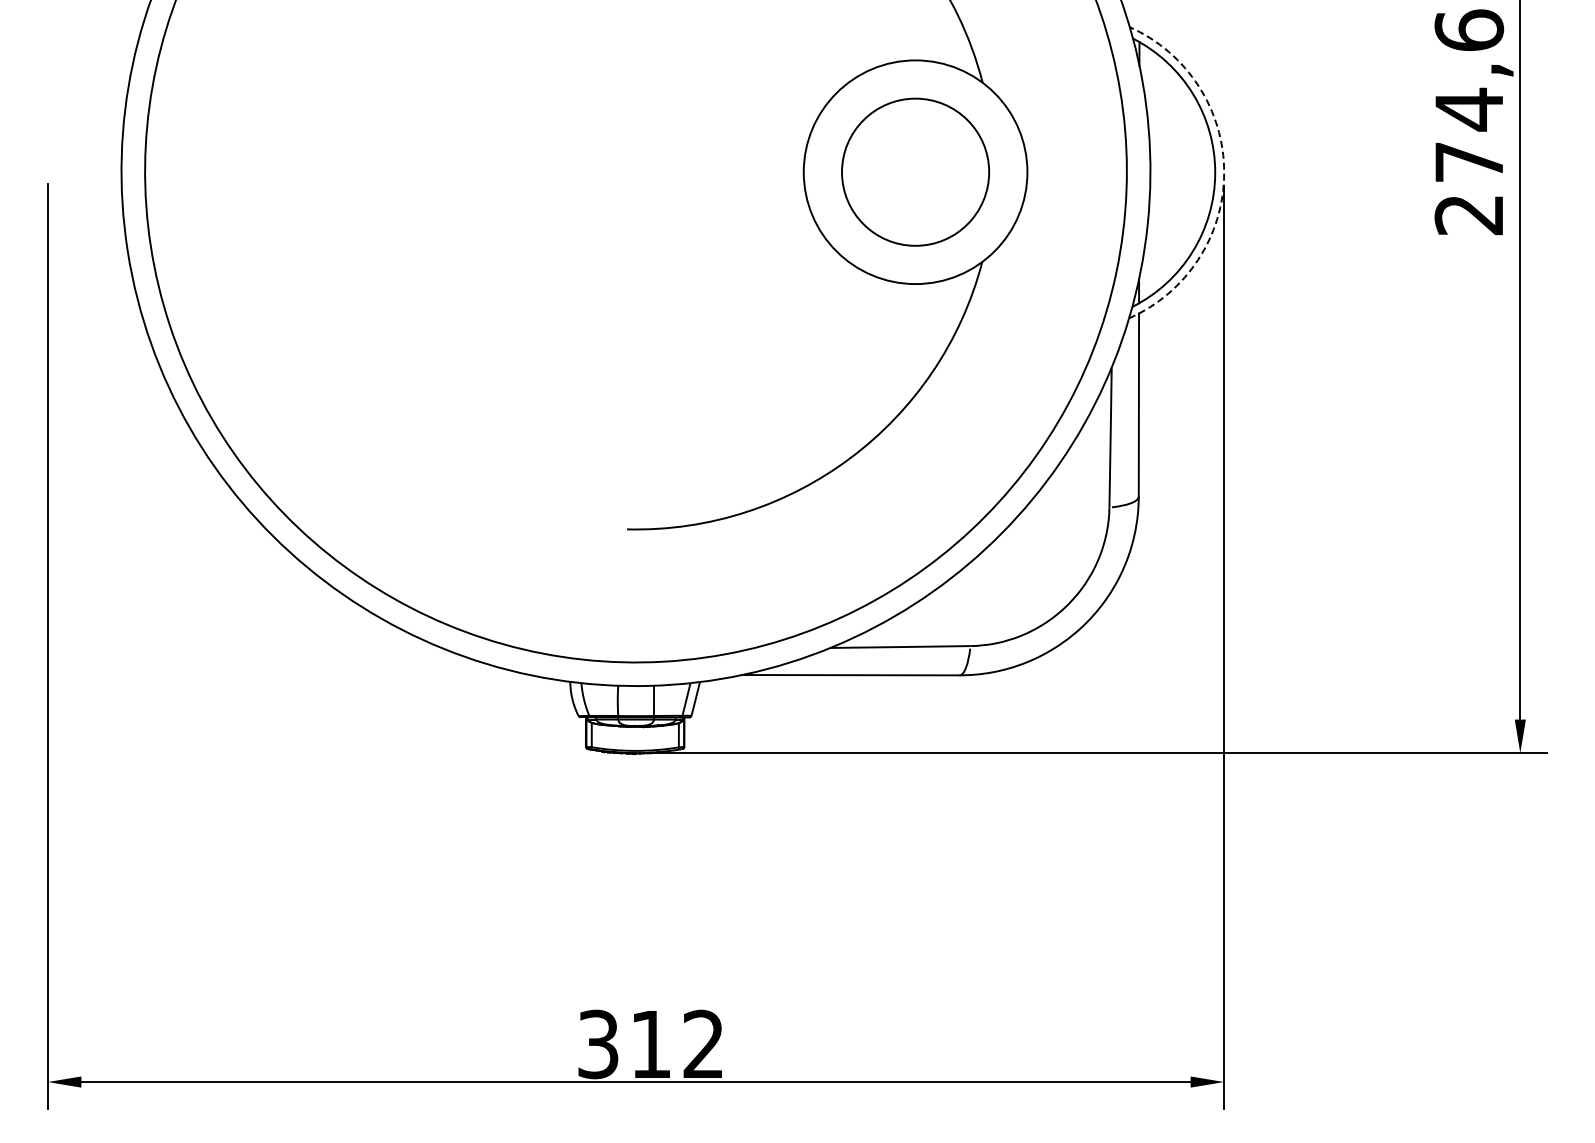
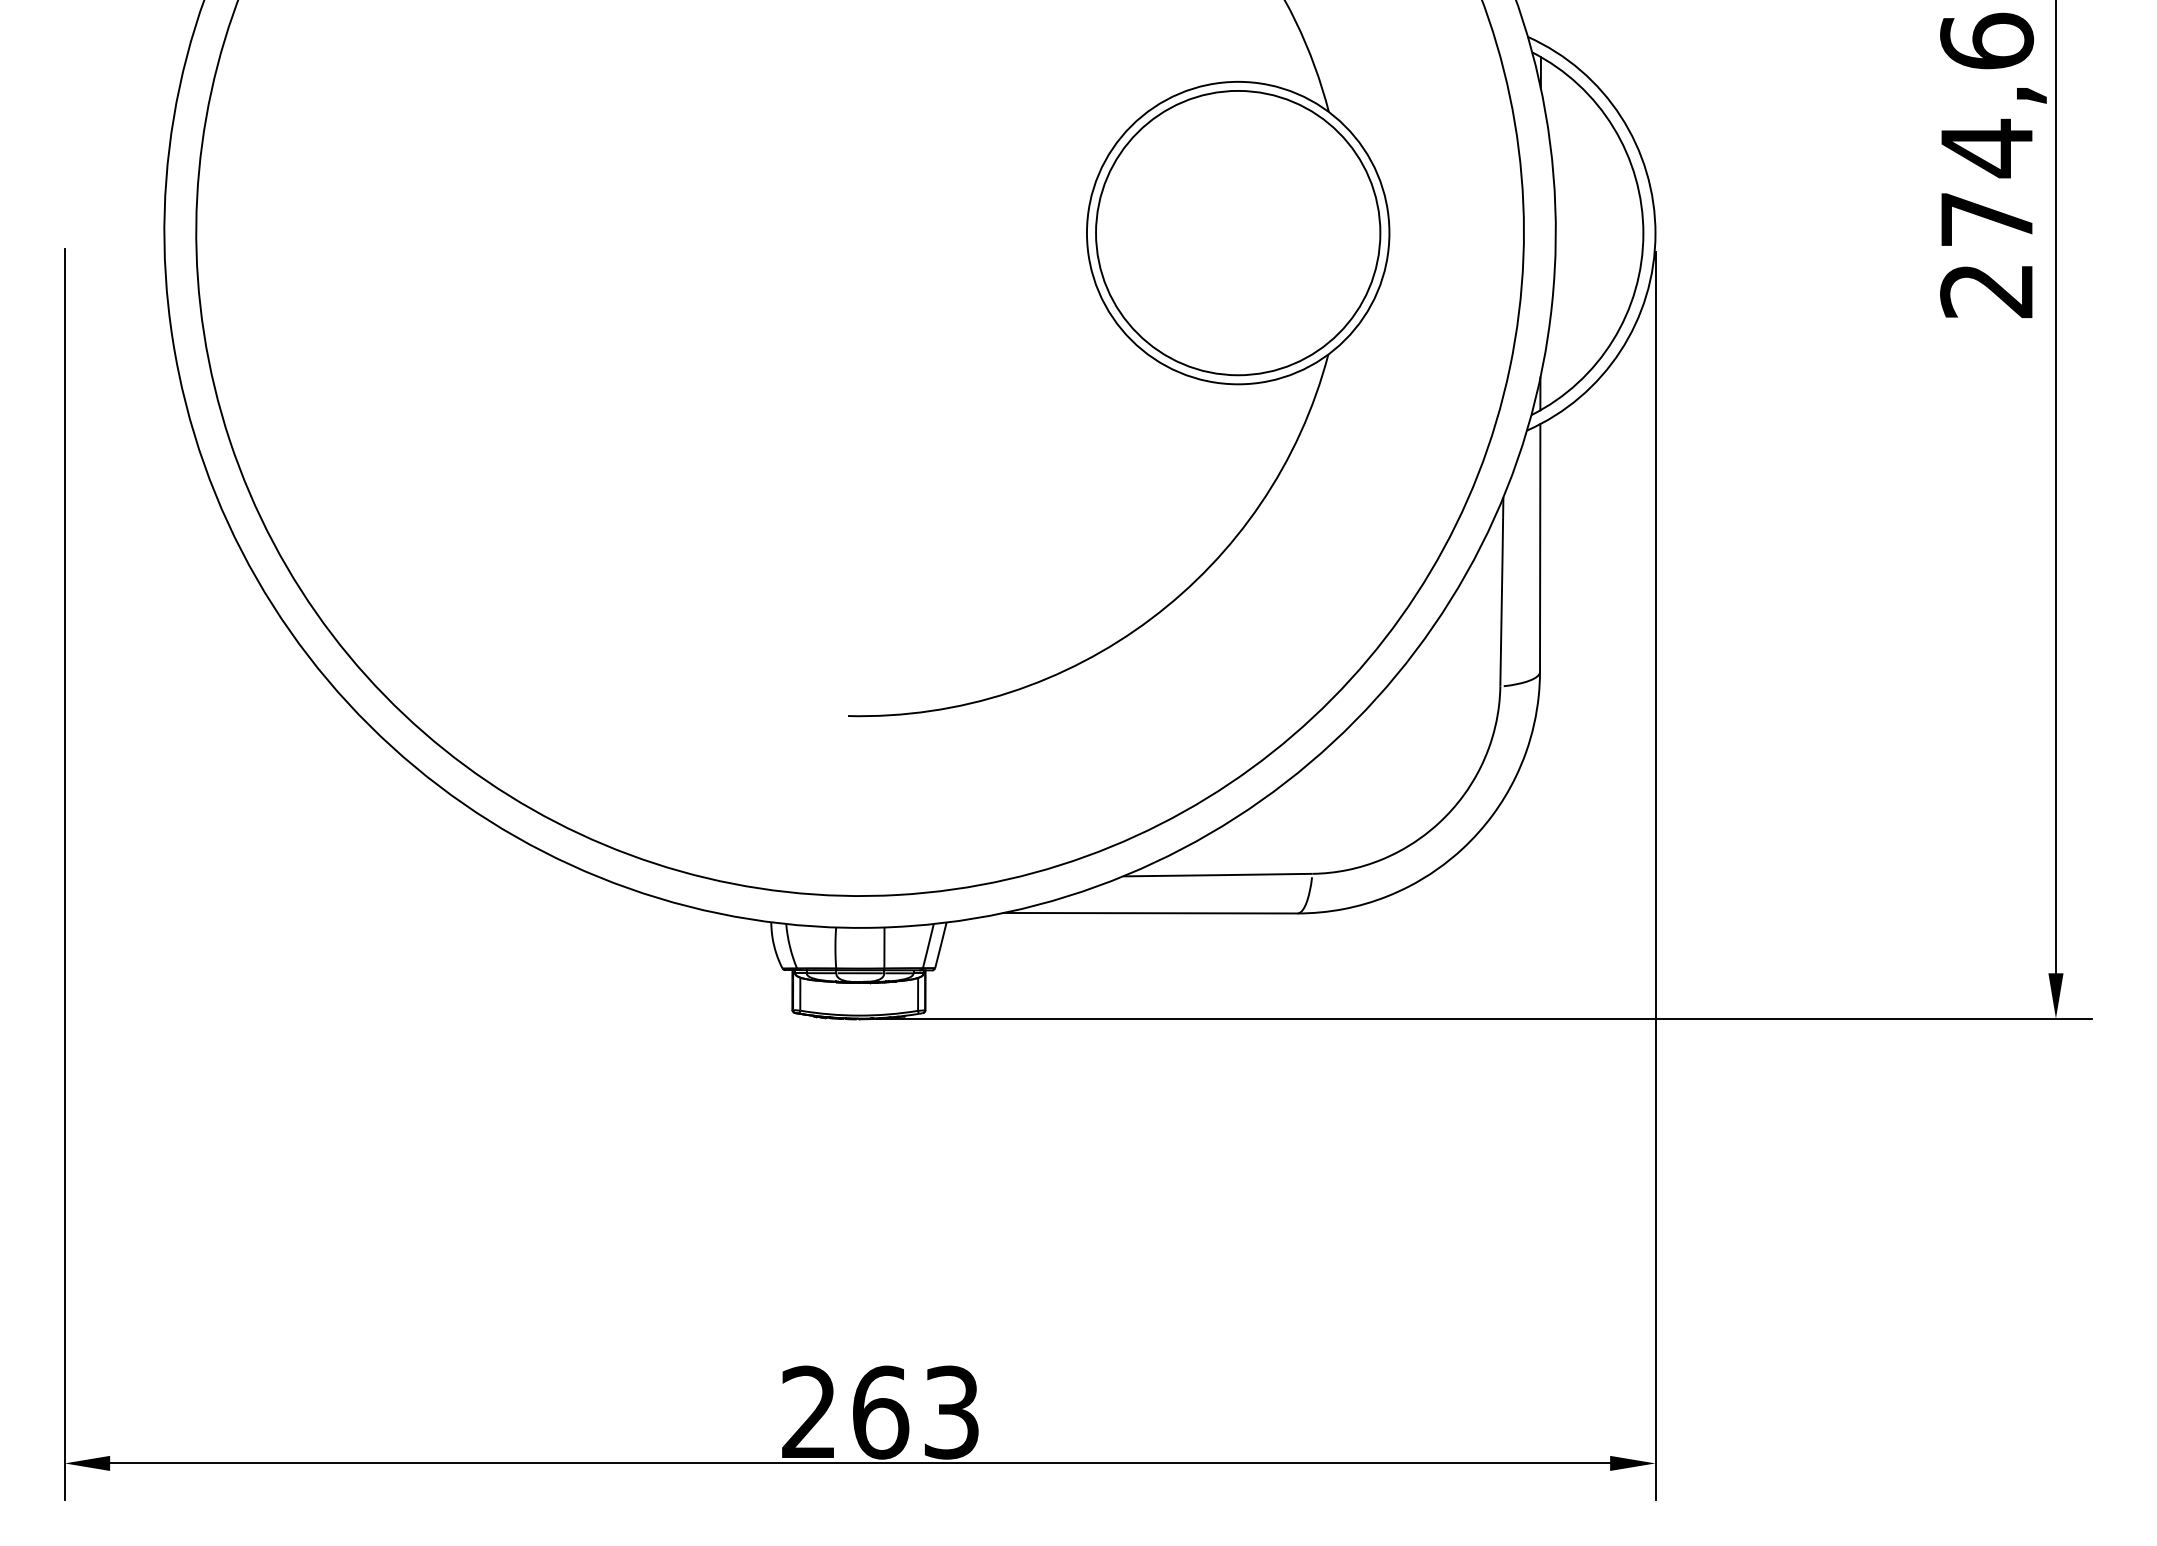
circle: (915, 172) -> (1238, 233), size x1.43
arc: (1224, 172) -> (1655, 233), dashed -> solid
text: (650, 1044) -> (879, 1412), 312 -> 263

